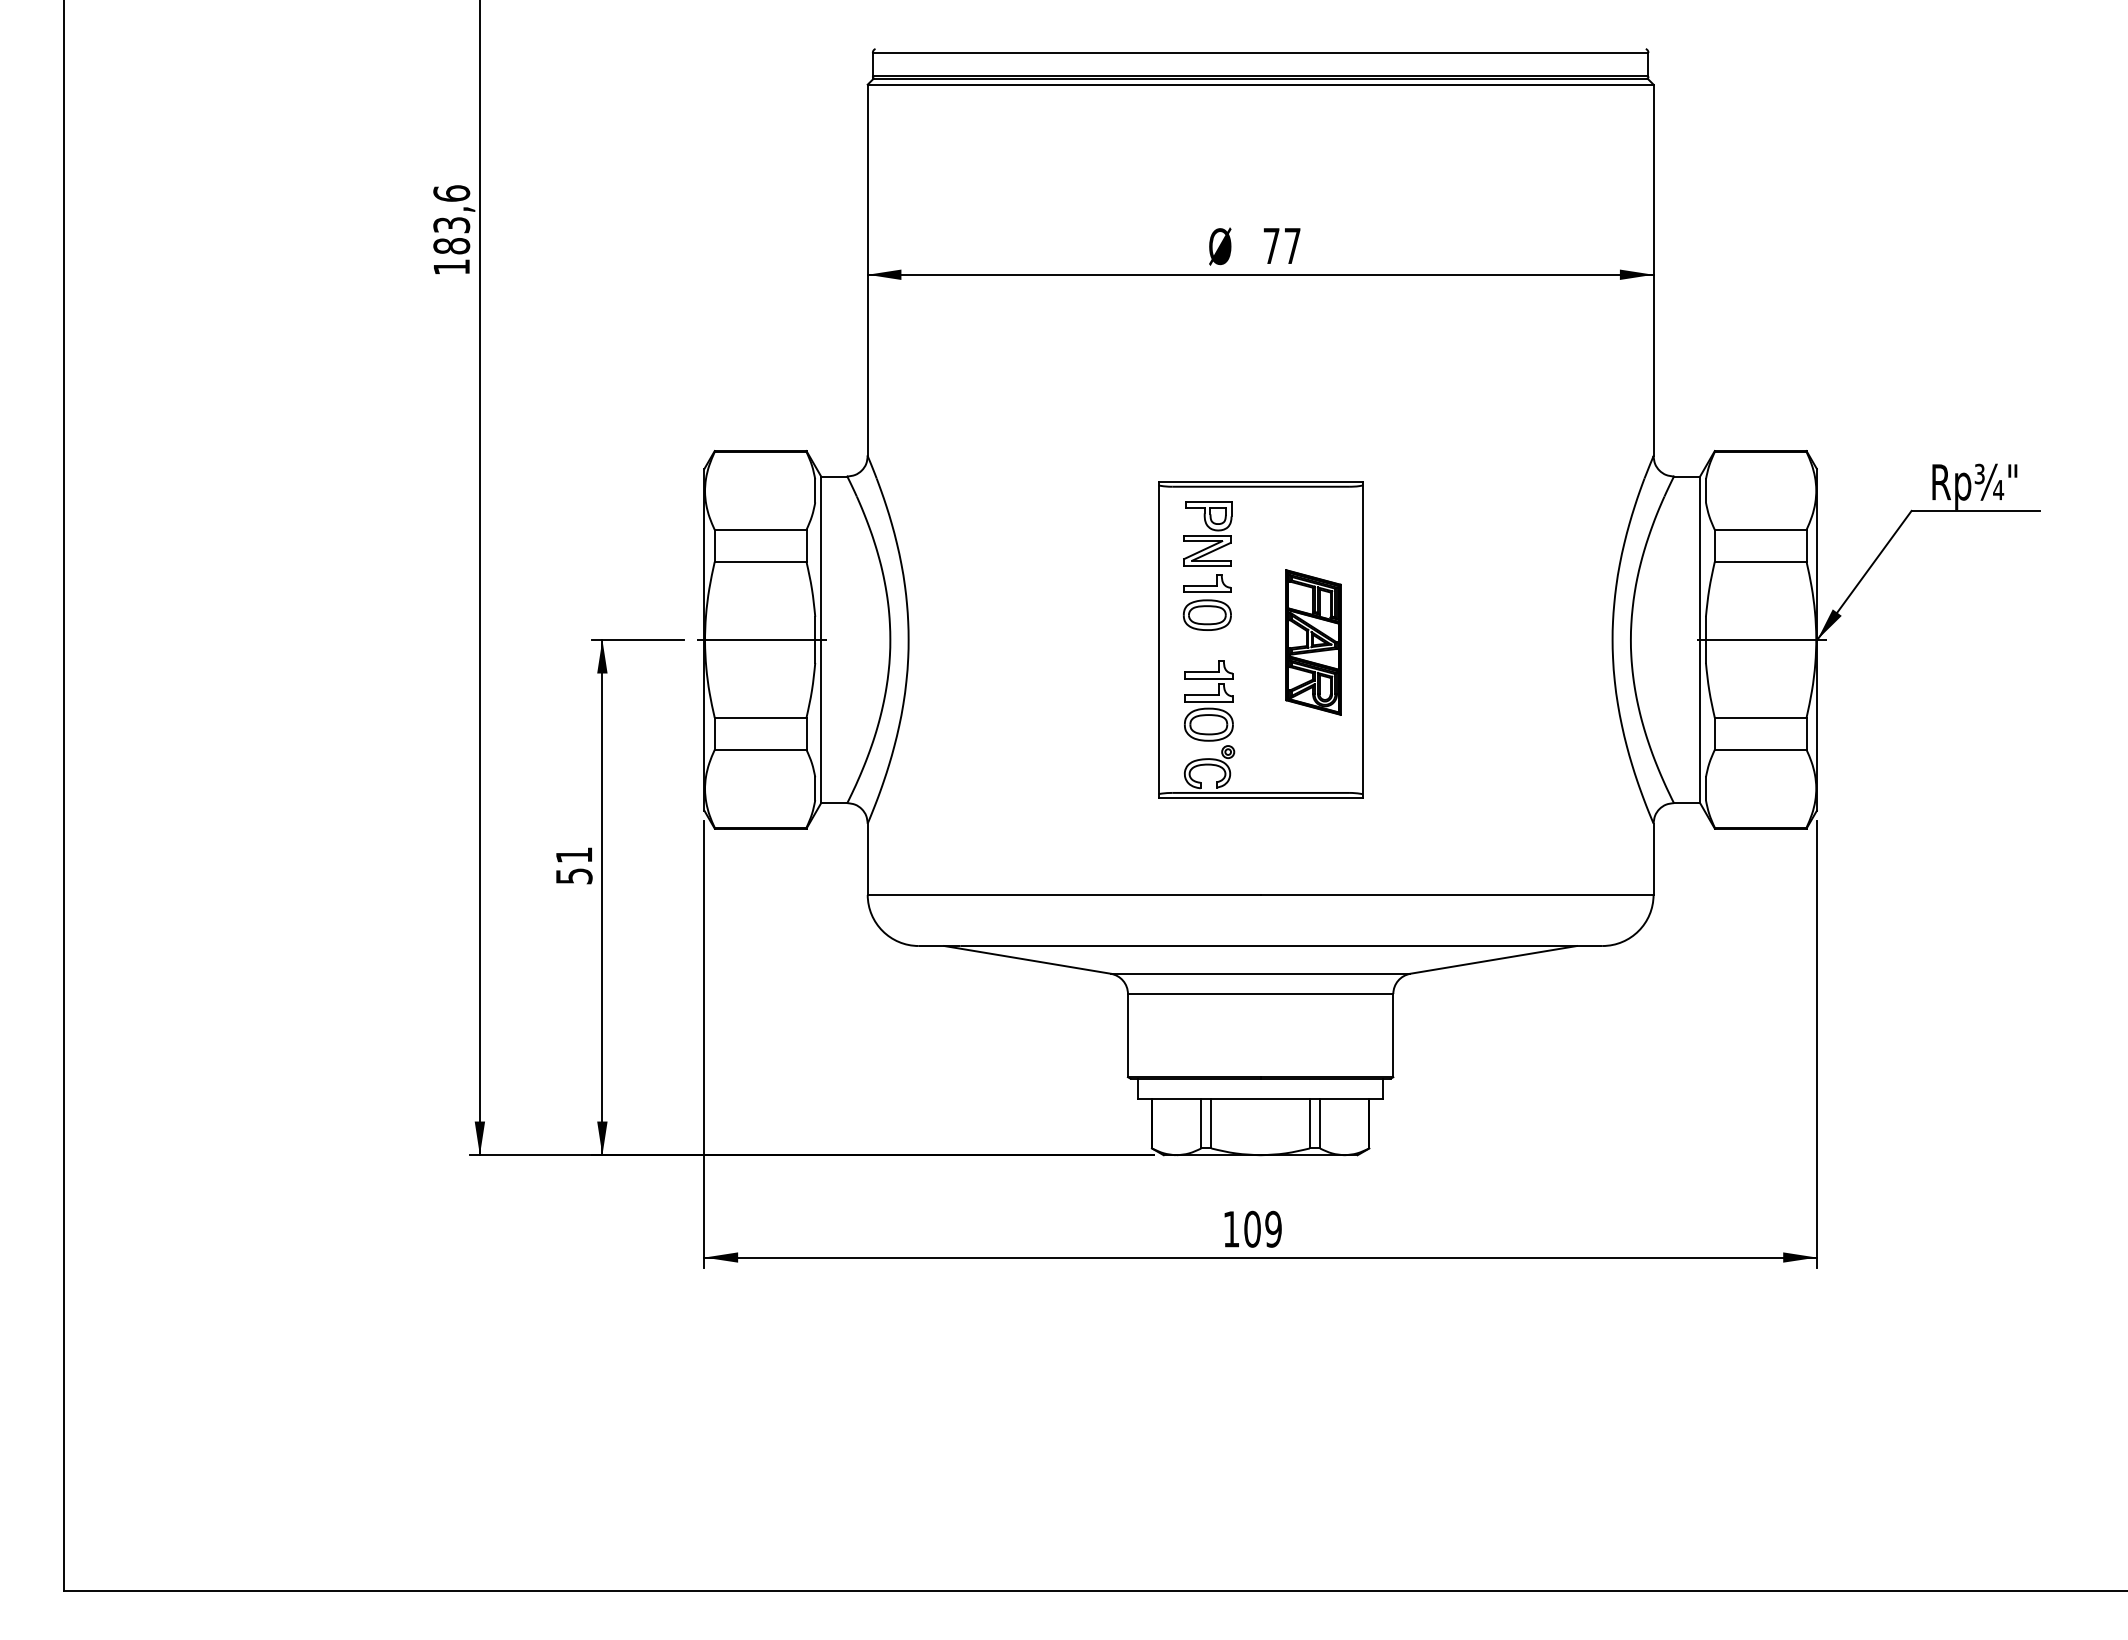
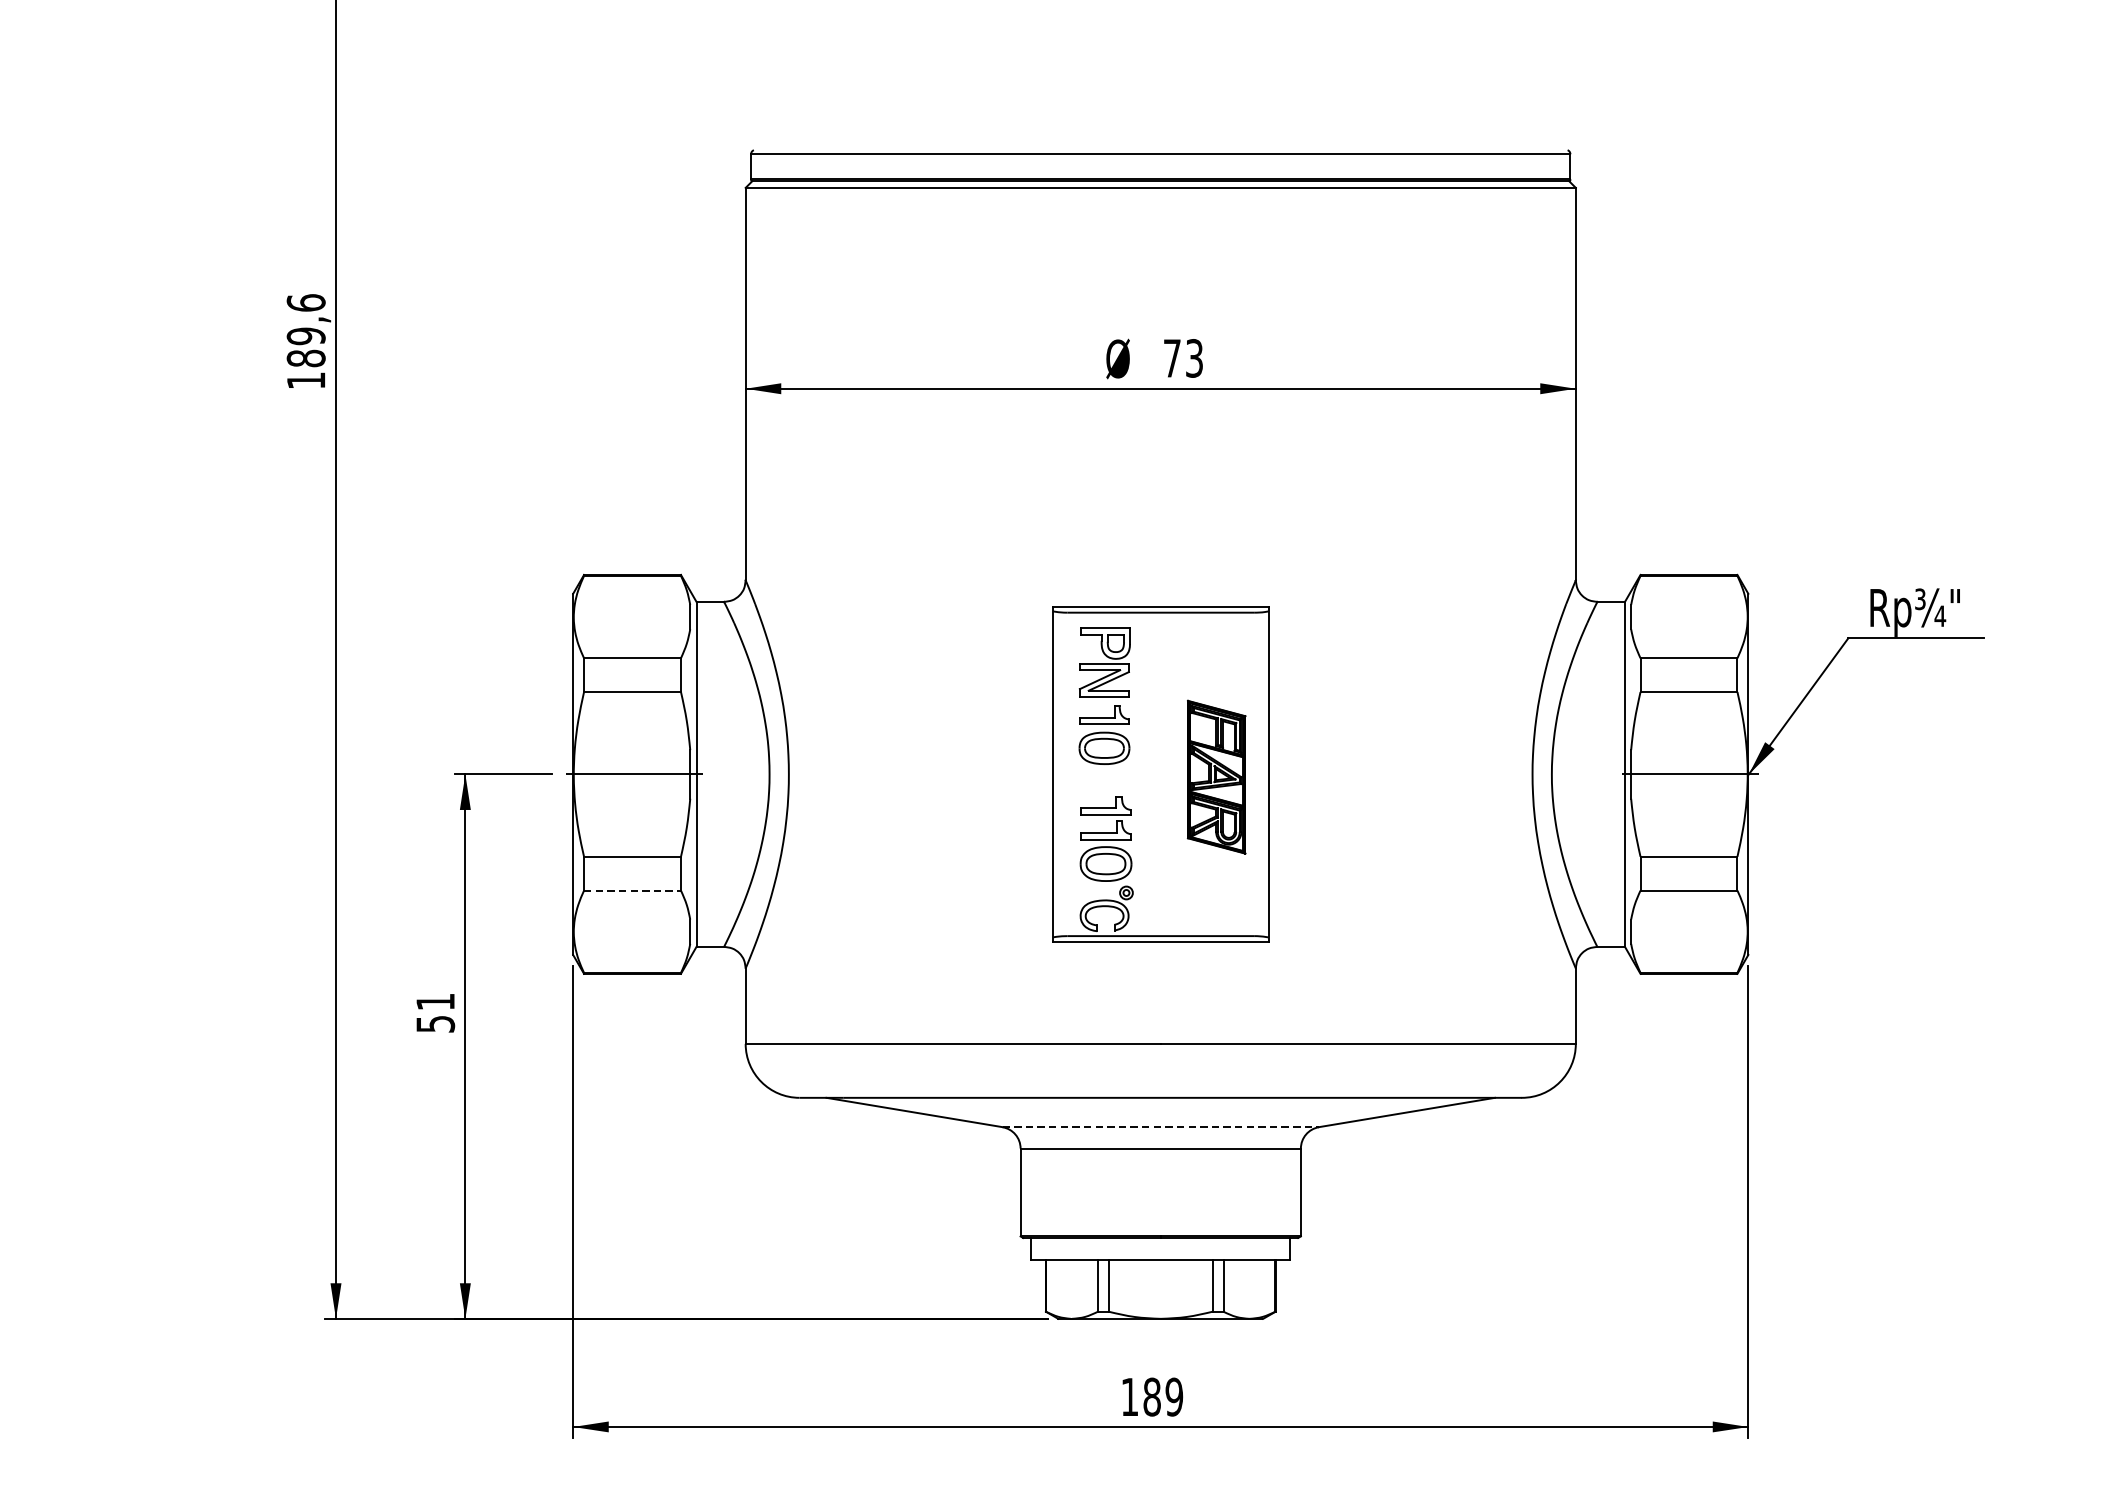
text: (451, 225) -> (305, 336), 183,6 -> 189,6
text: (1292, 245) -> (1194, 357), 77 -> 73
line: (760, 749) -> (632, 890), solid -> dashed
line: (1260, 973) -> (1160, 1126), solid -> dashed
text: (1252, 1229) -> (1152, 1397), 109 -> 189

